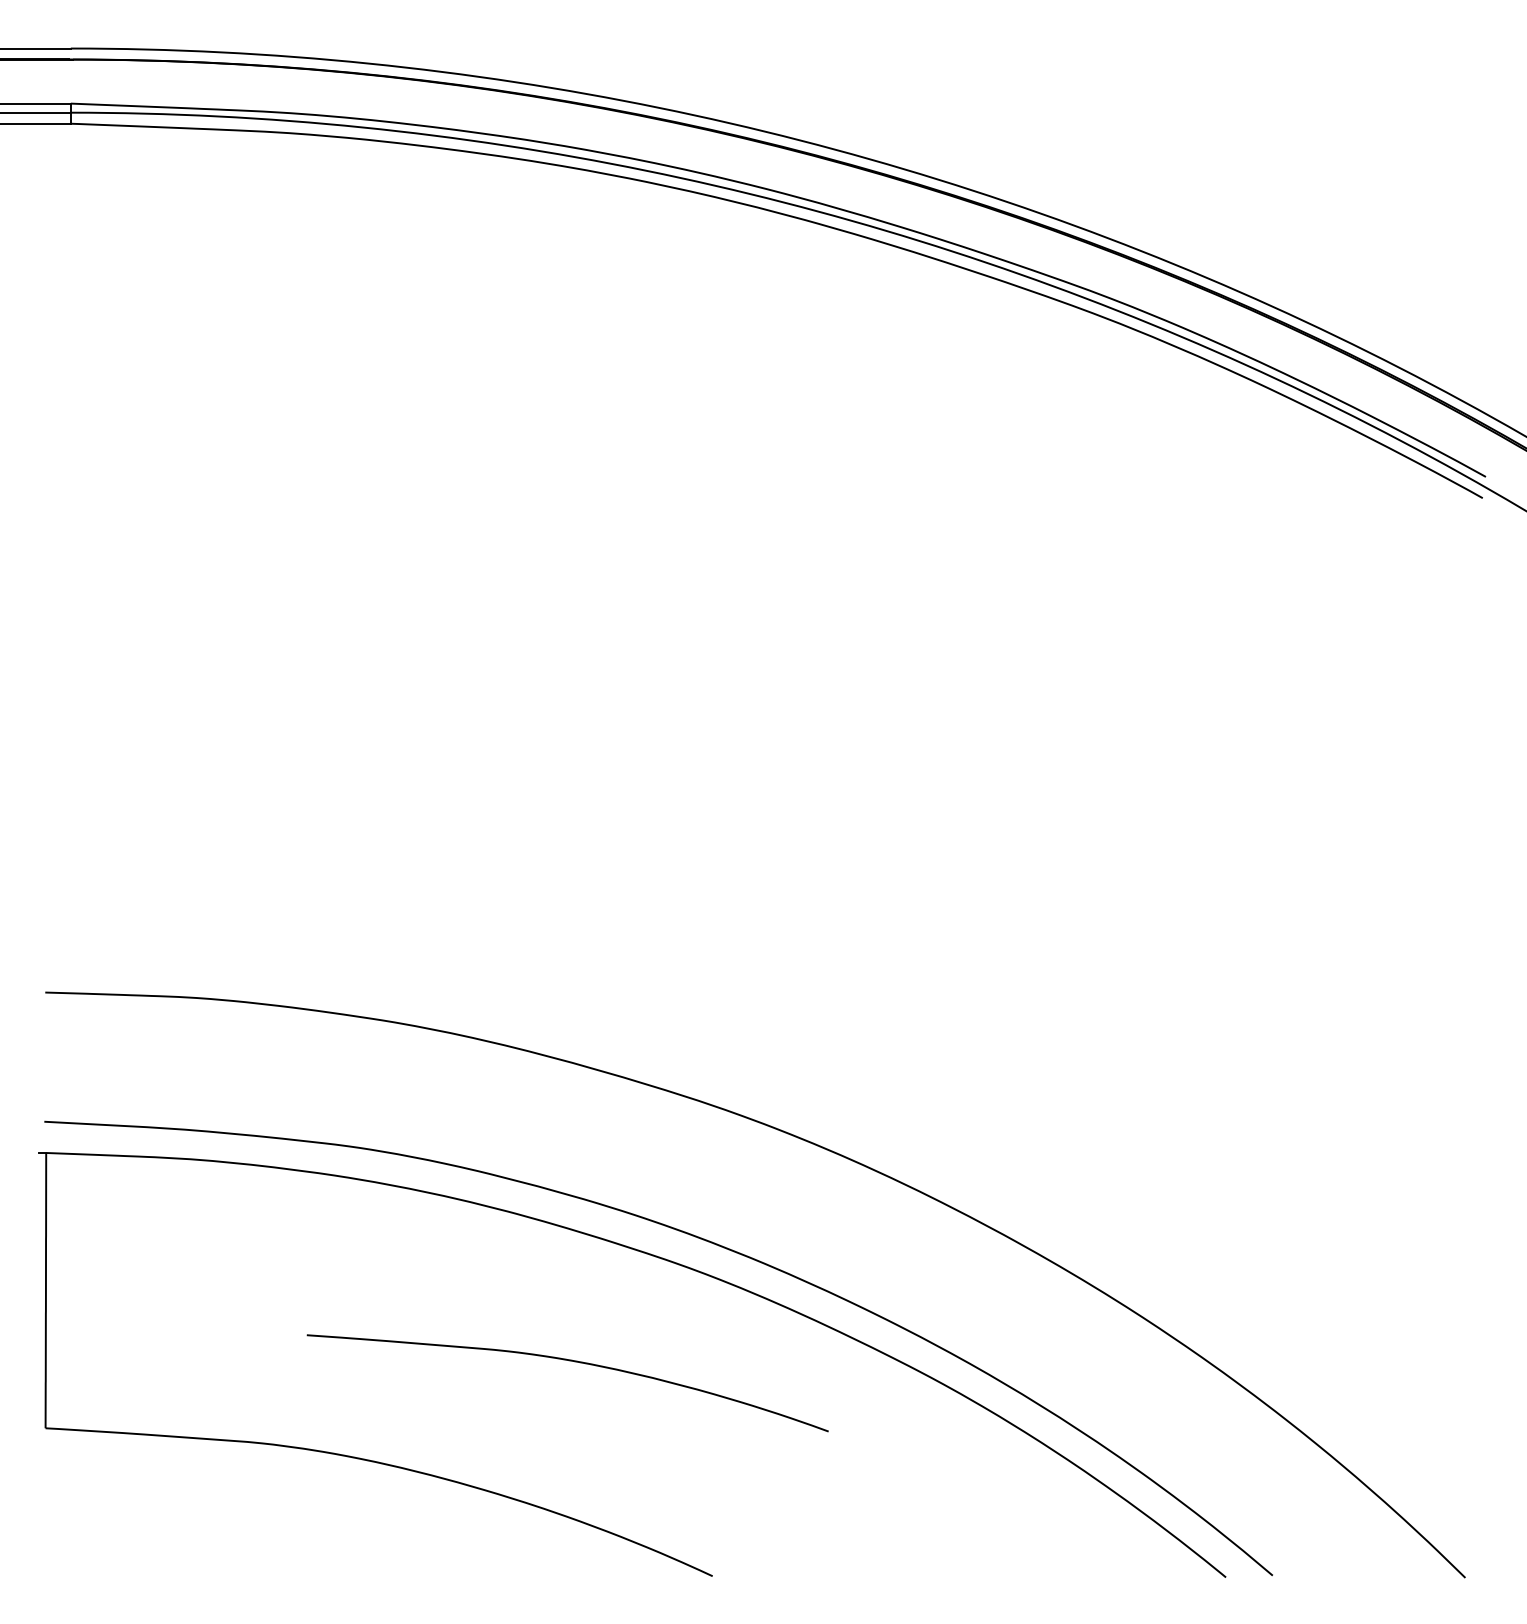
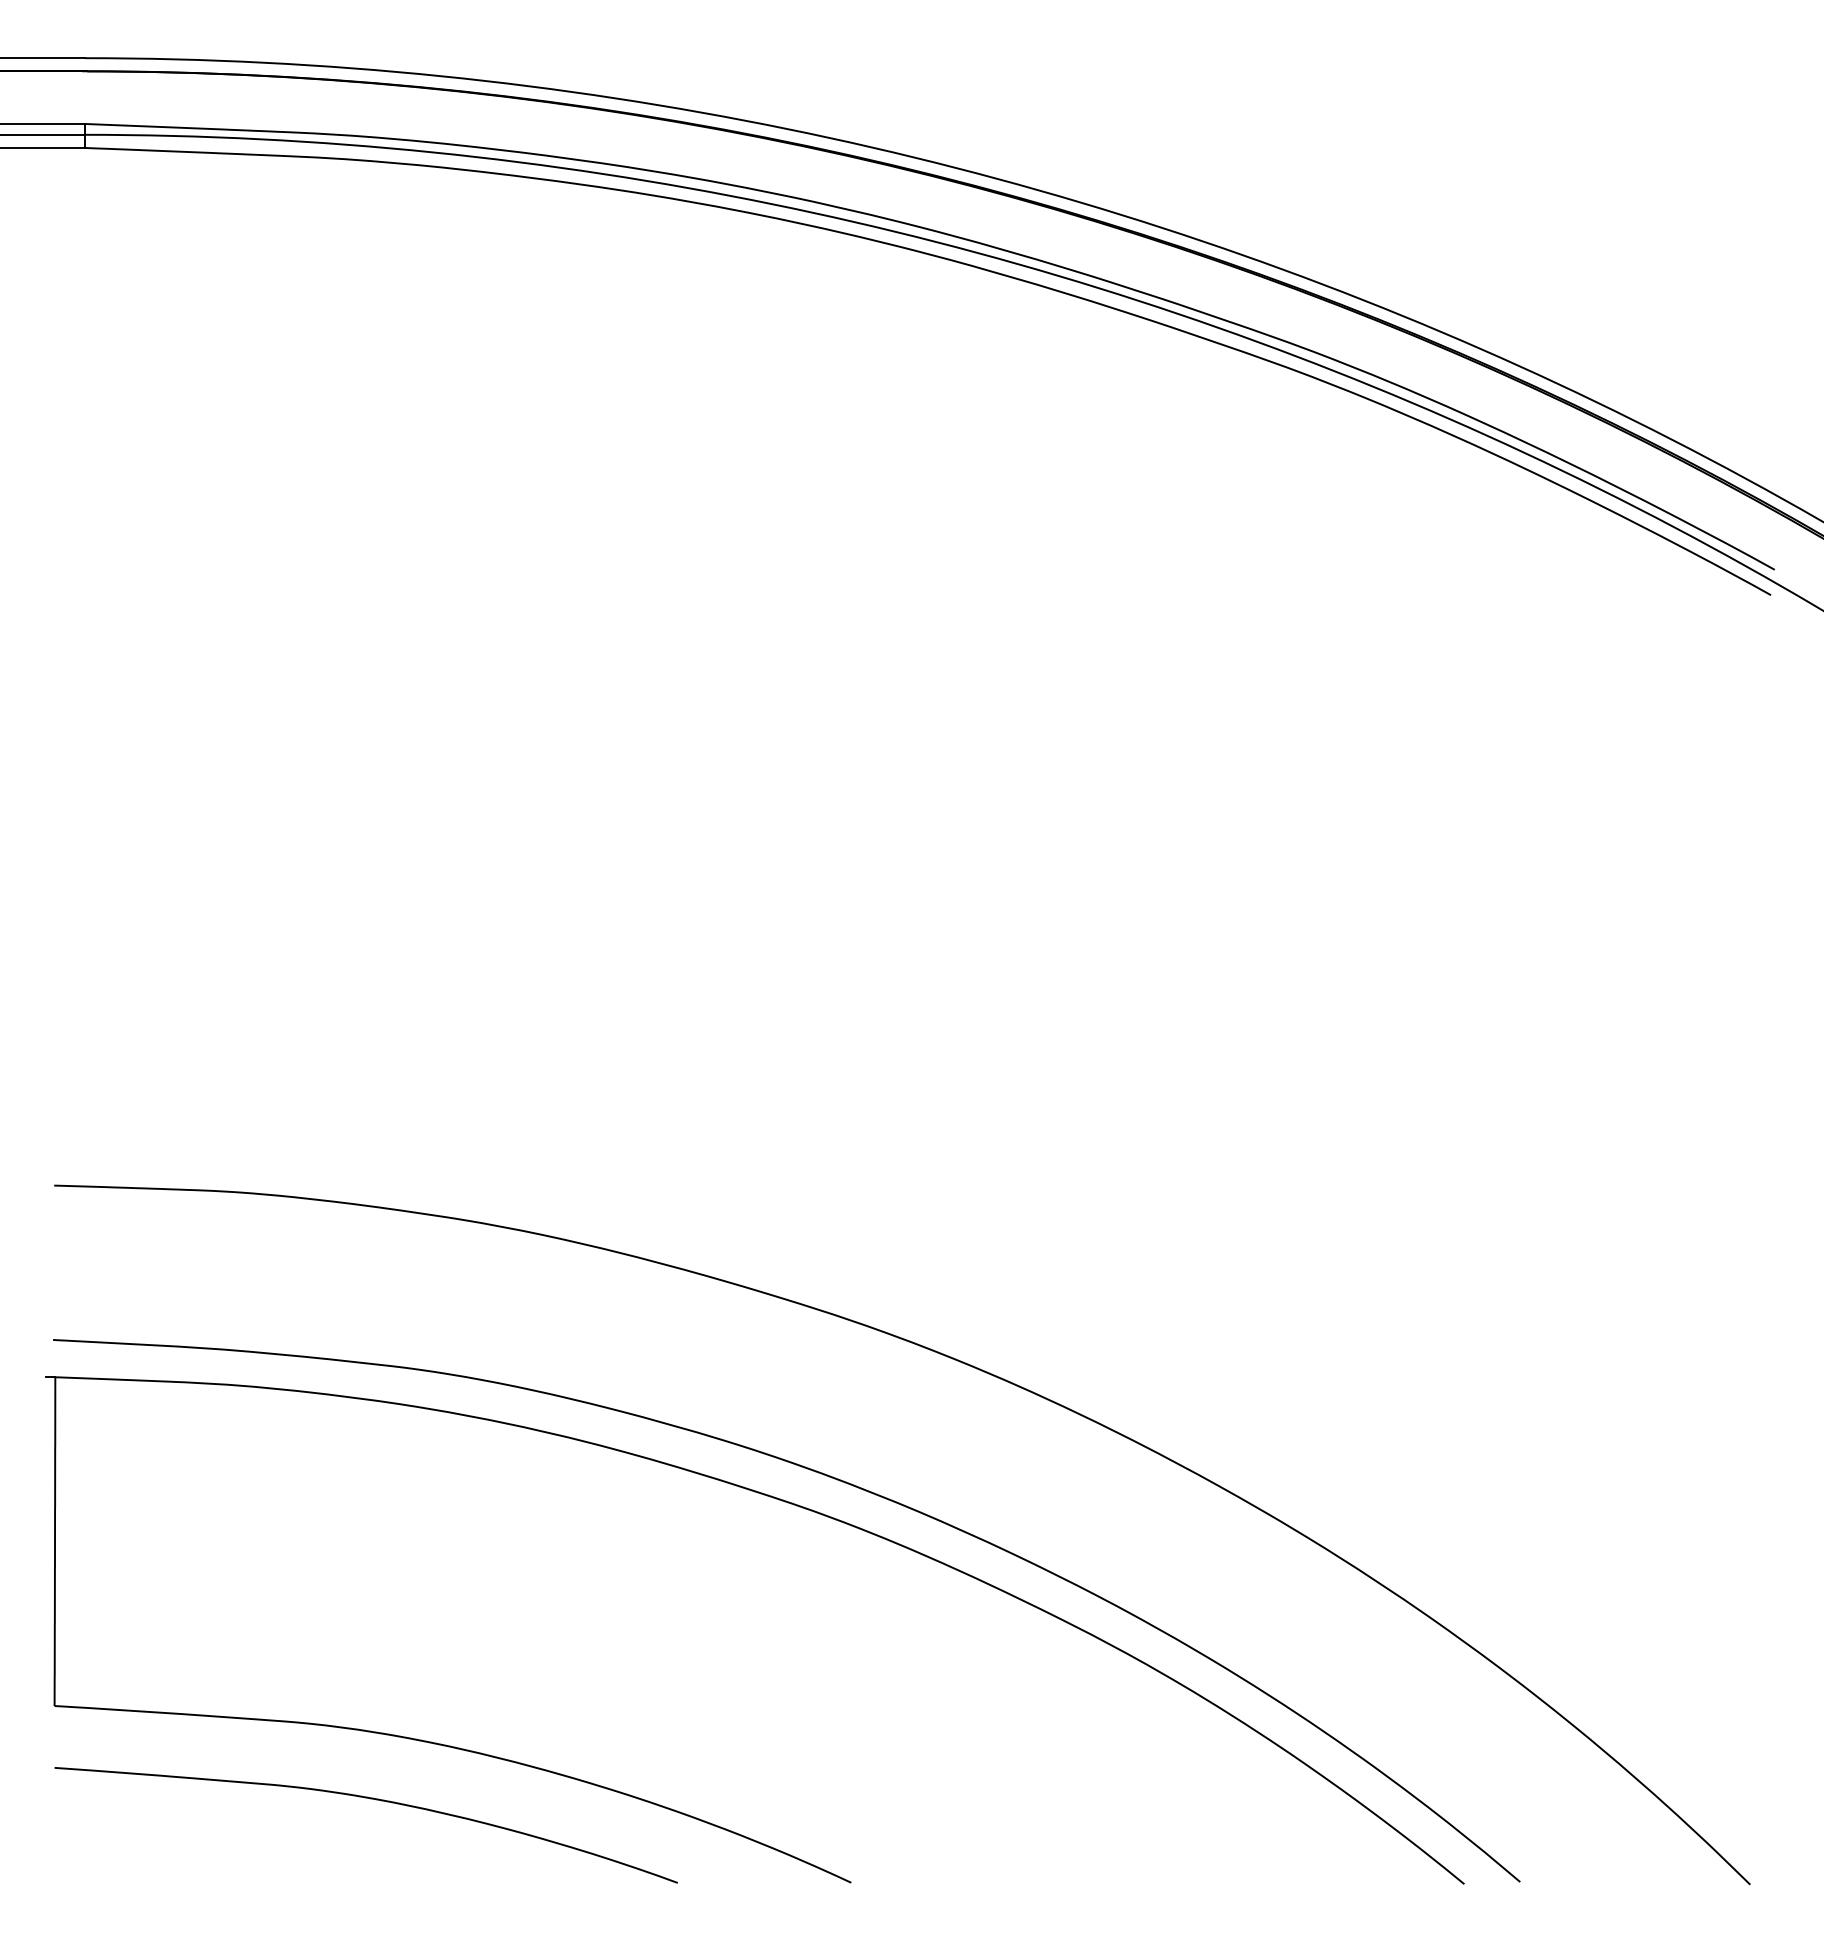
curve: (571, 1361) -> (370, 1799), moved

